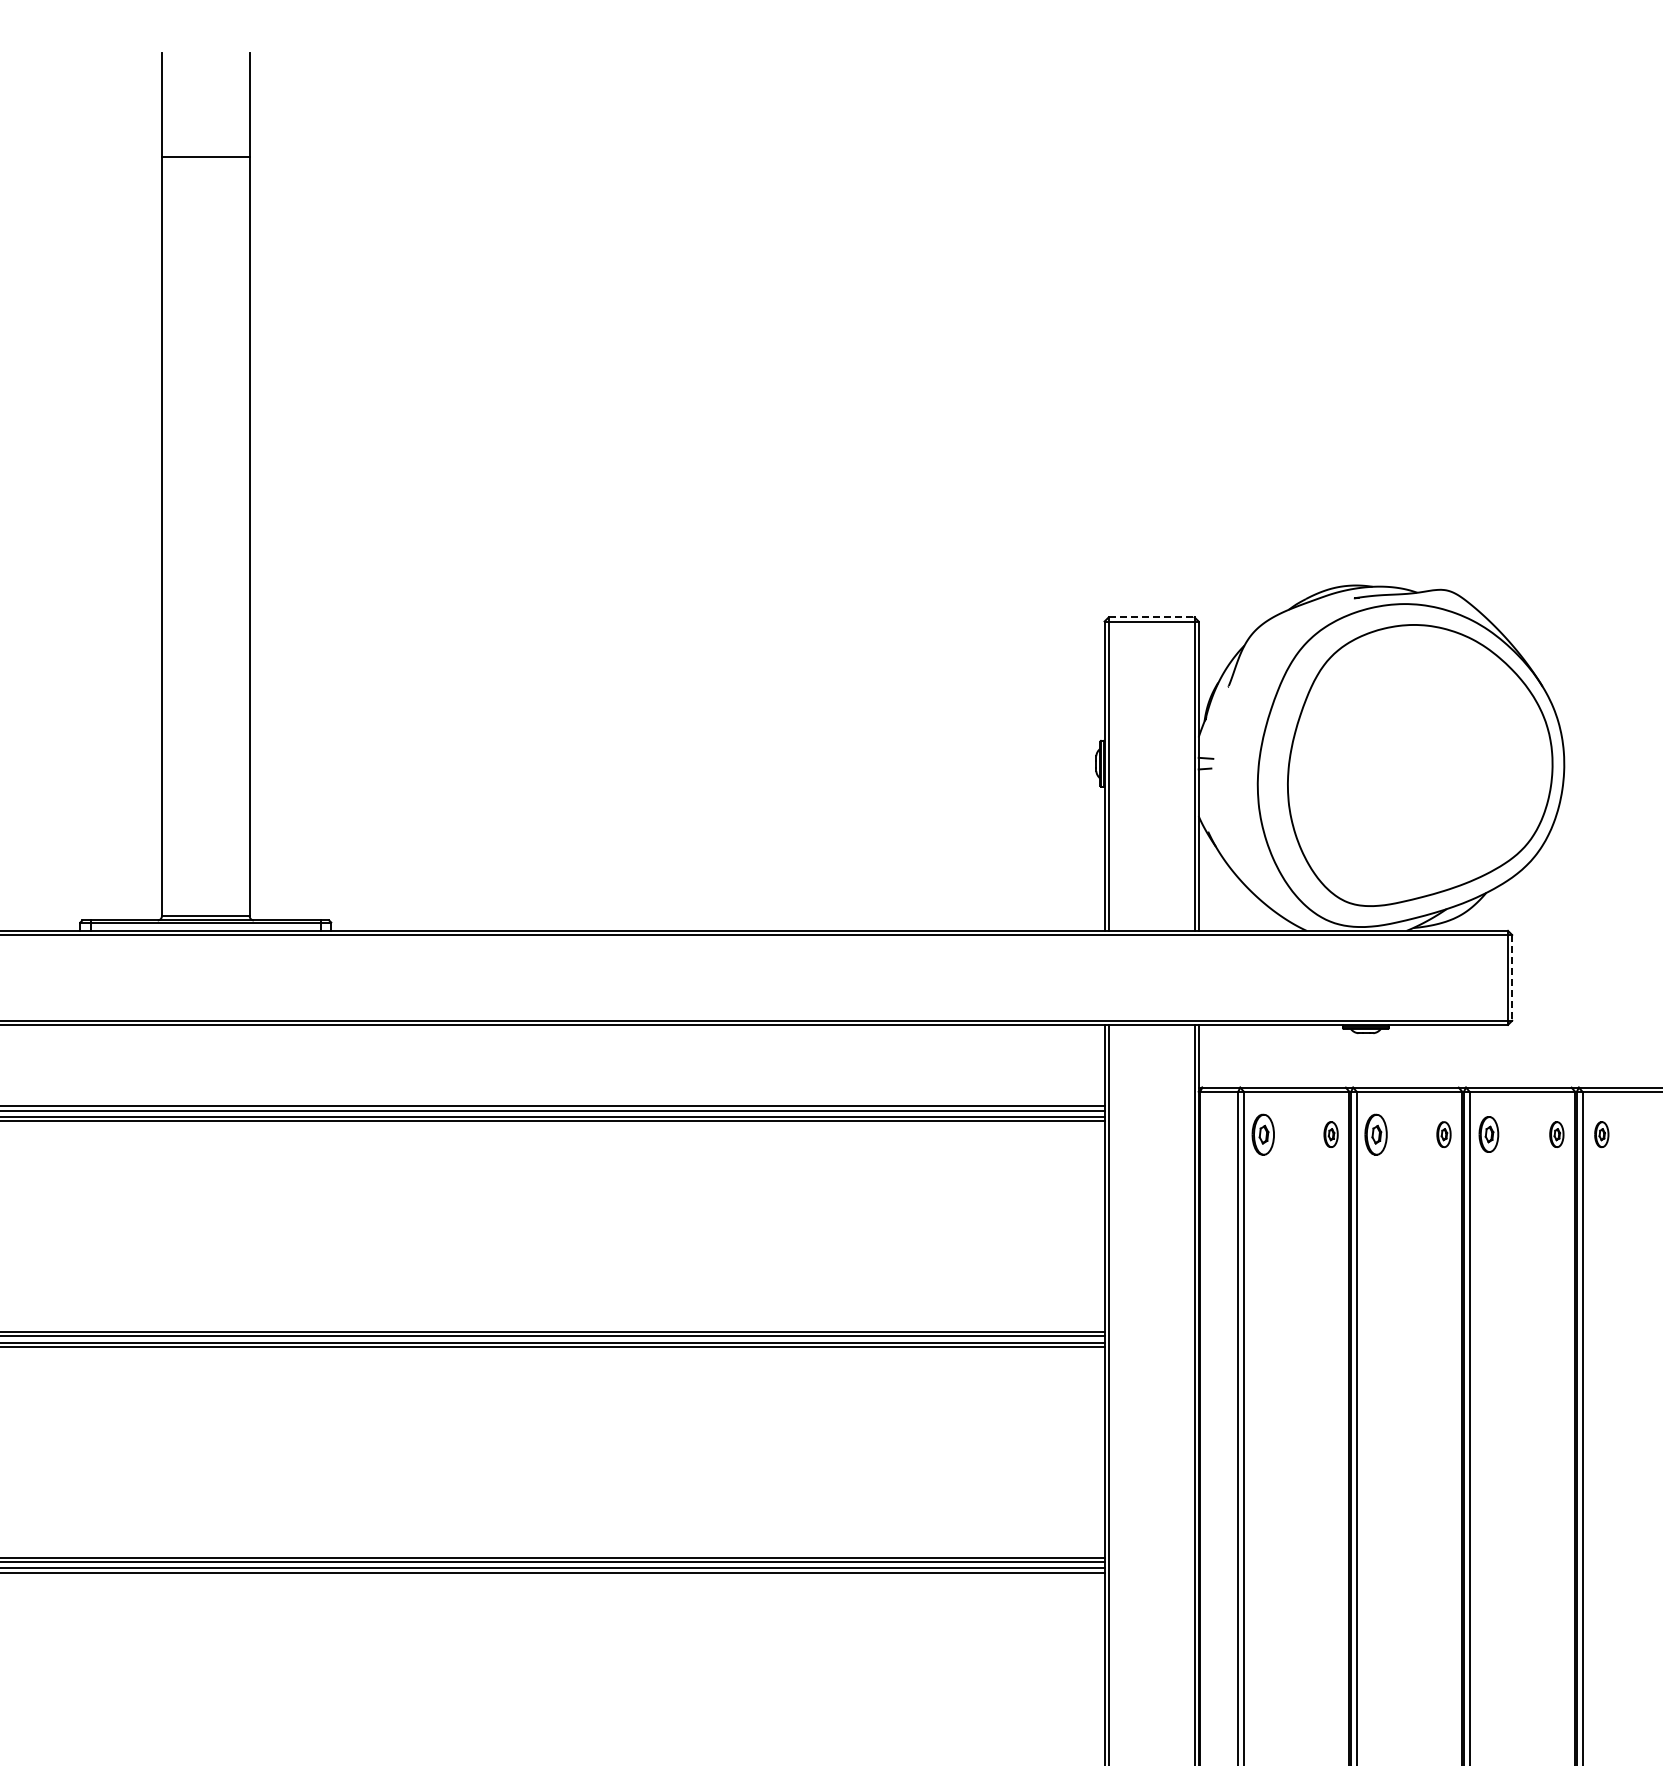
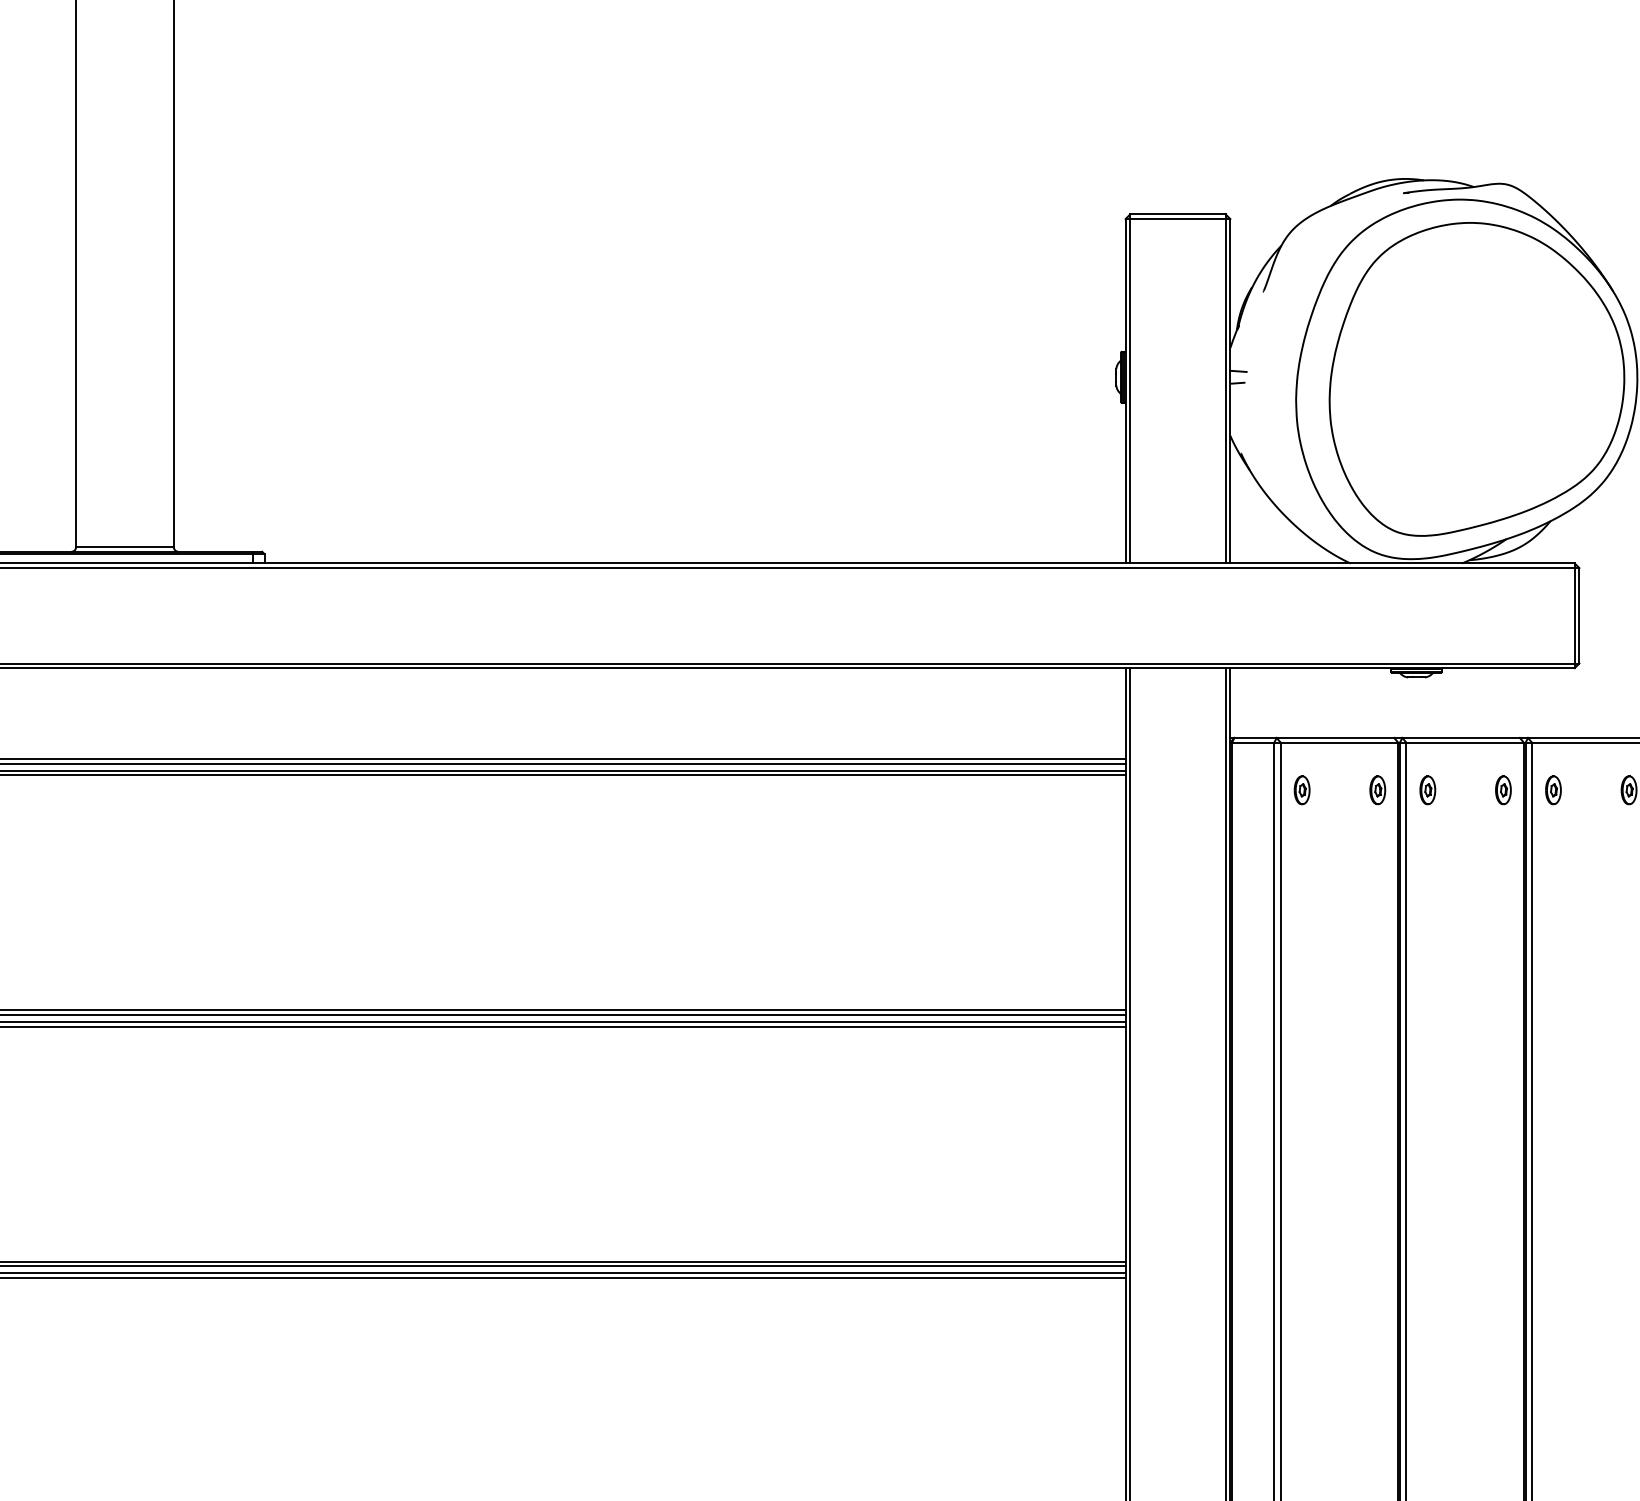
line: (1151, 617) -> (1177, 214), dashed -> solid
line: (1512, 977) -> (1579, 615), dashed -> solid
part: (1262, 1134) -> (1301, 790), size x0.62
part: (1375, 1134) -> (1427, 790), size x0.62
part: (1488, 1134) -> (1552, 790), size x0.71

